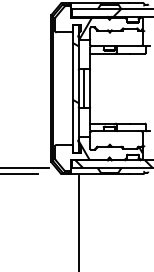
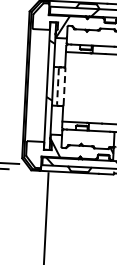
line: (90, 88) -> (64, 86), solid -> dashed
line: (83, 89) -> (57, 87), solid -> dashed

